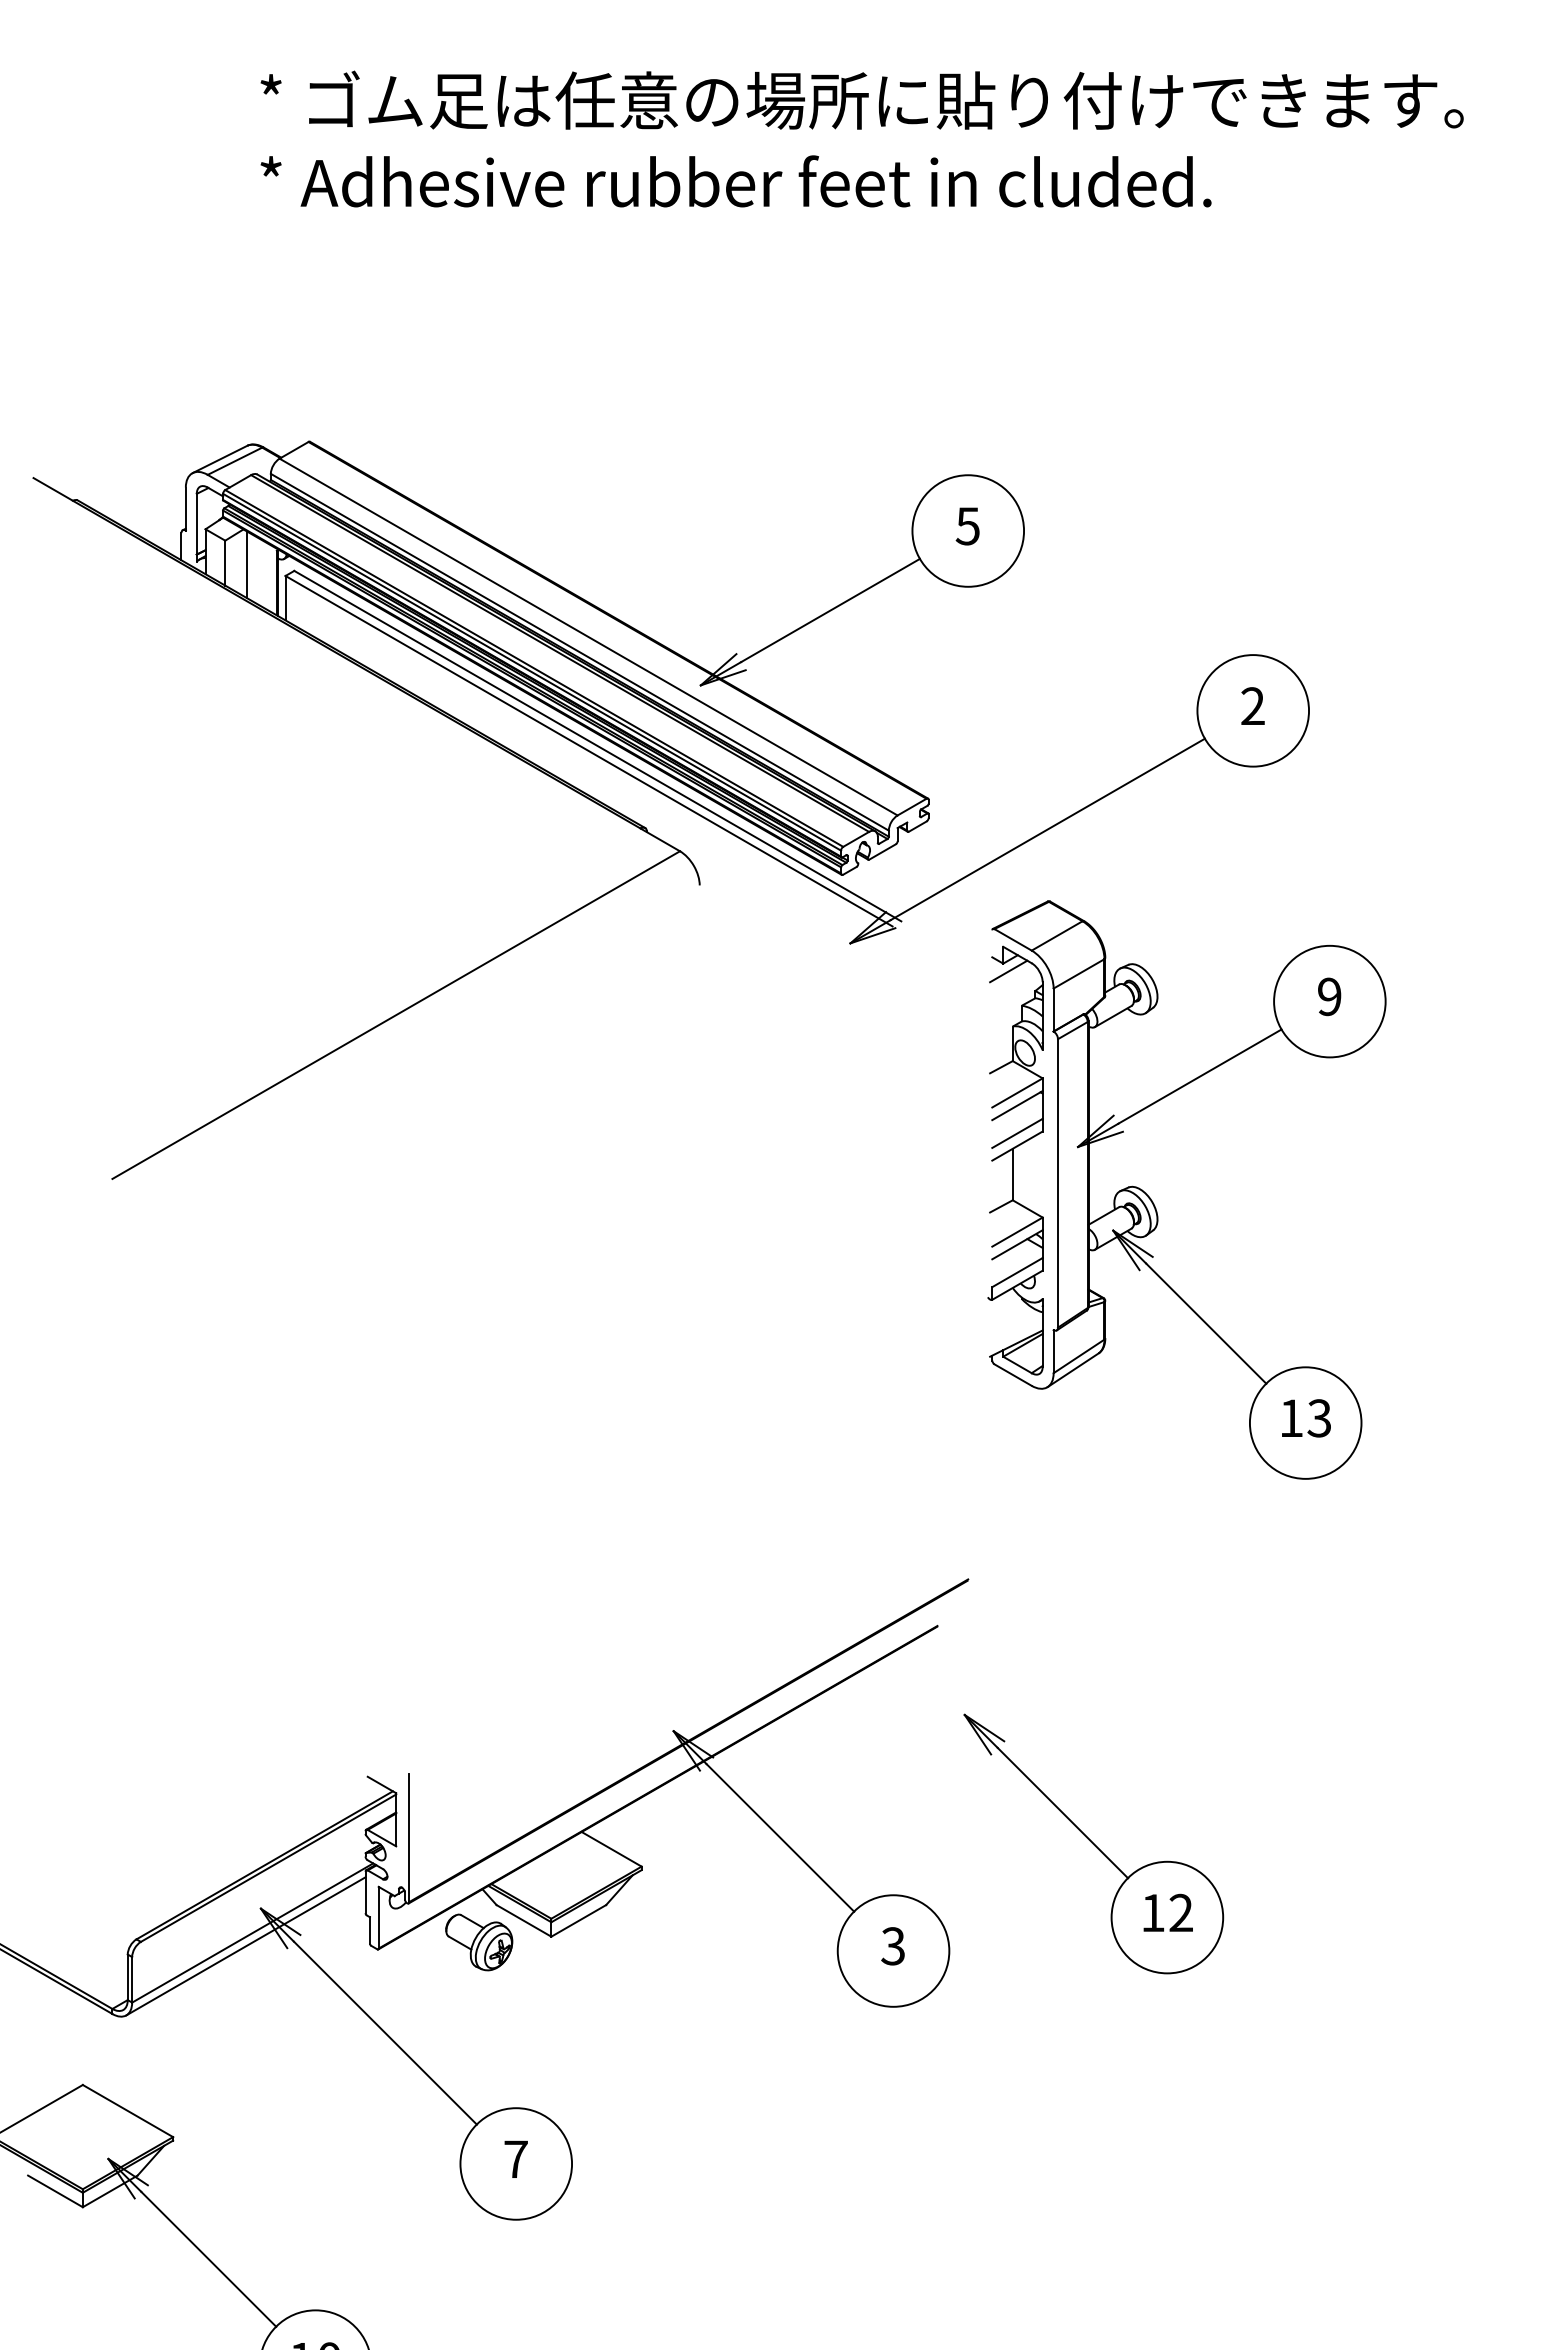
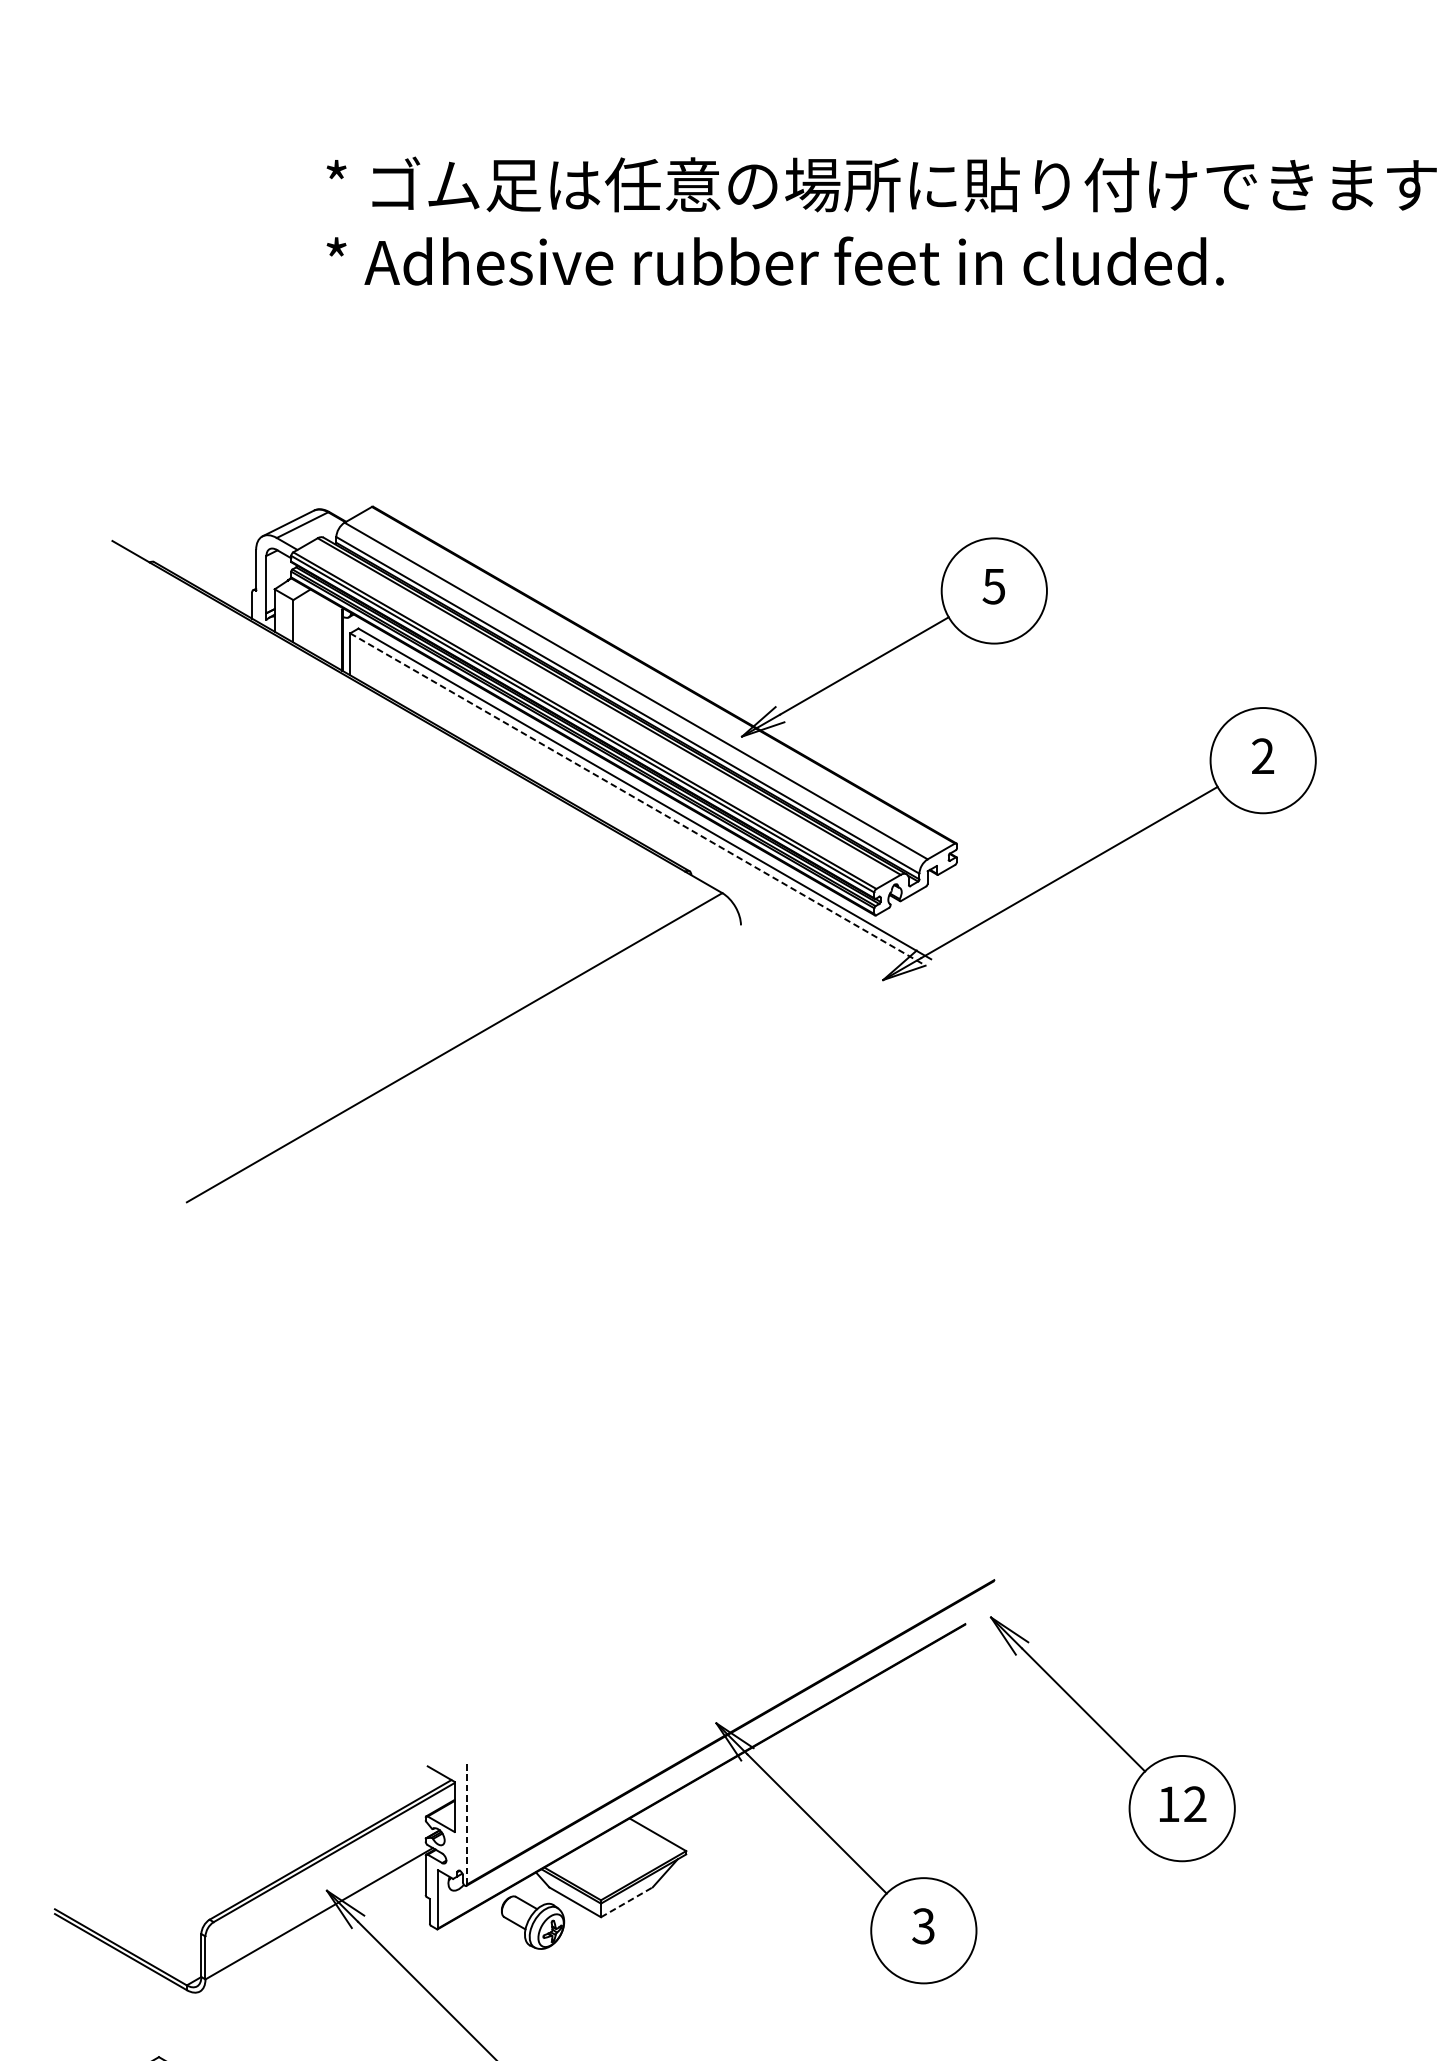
line: (247, 564) -> (314, 622), removed
line: (589, 751) -> (636, 798), solid -> dashed
part: (1154, 1203) -> (1170, 1225), removed
line: (409, 1838) -> (467, 1824), solid -> dashed
part: (1093, 1843) -> (1112, 1738), moved
line: (578, 1920) -> (626, 1901), solid -> dashed
line: (245, 1946) -> (312, 1926), removed

